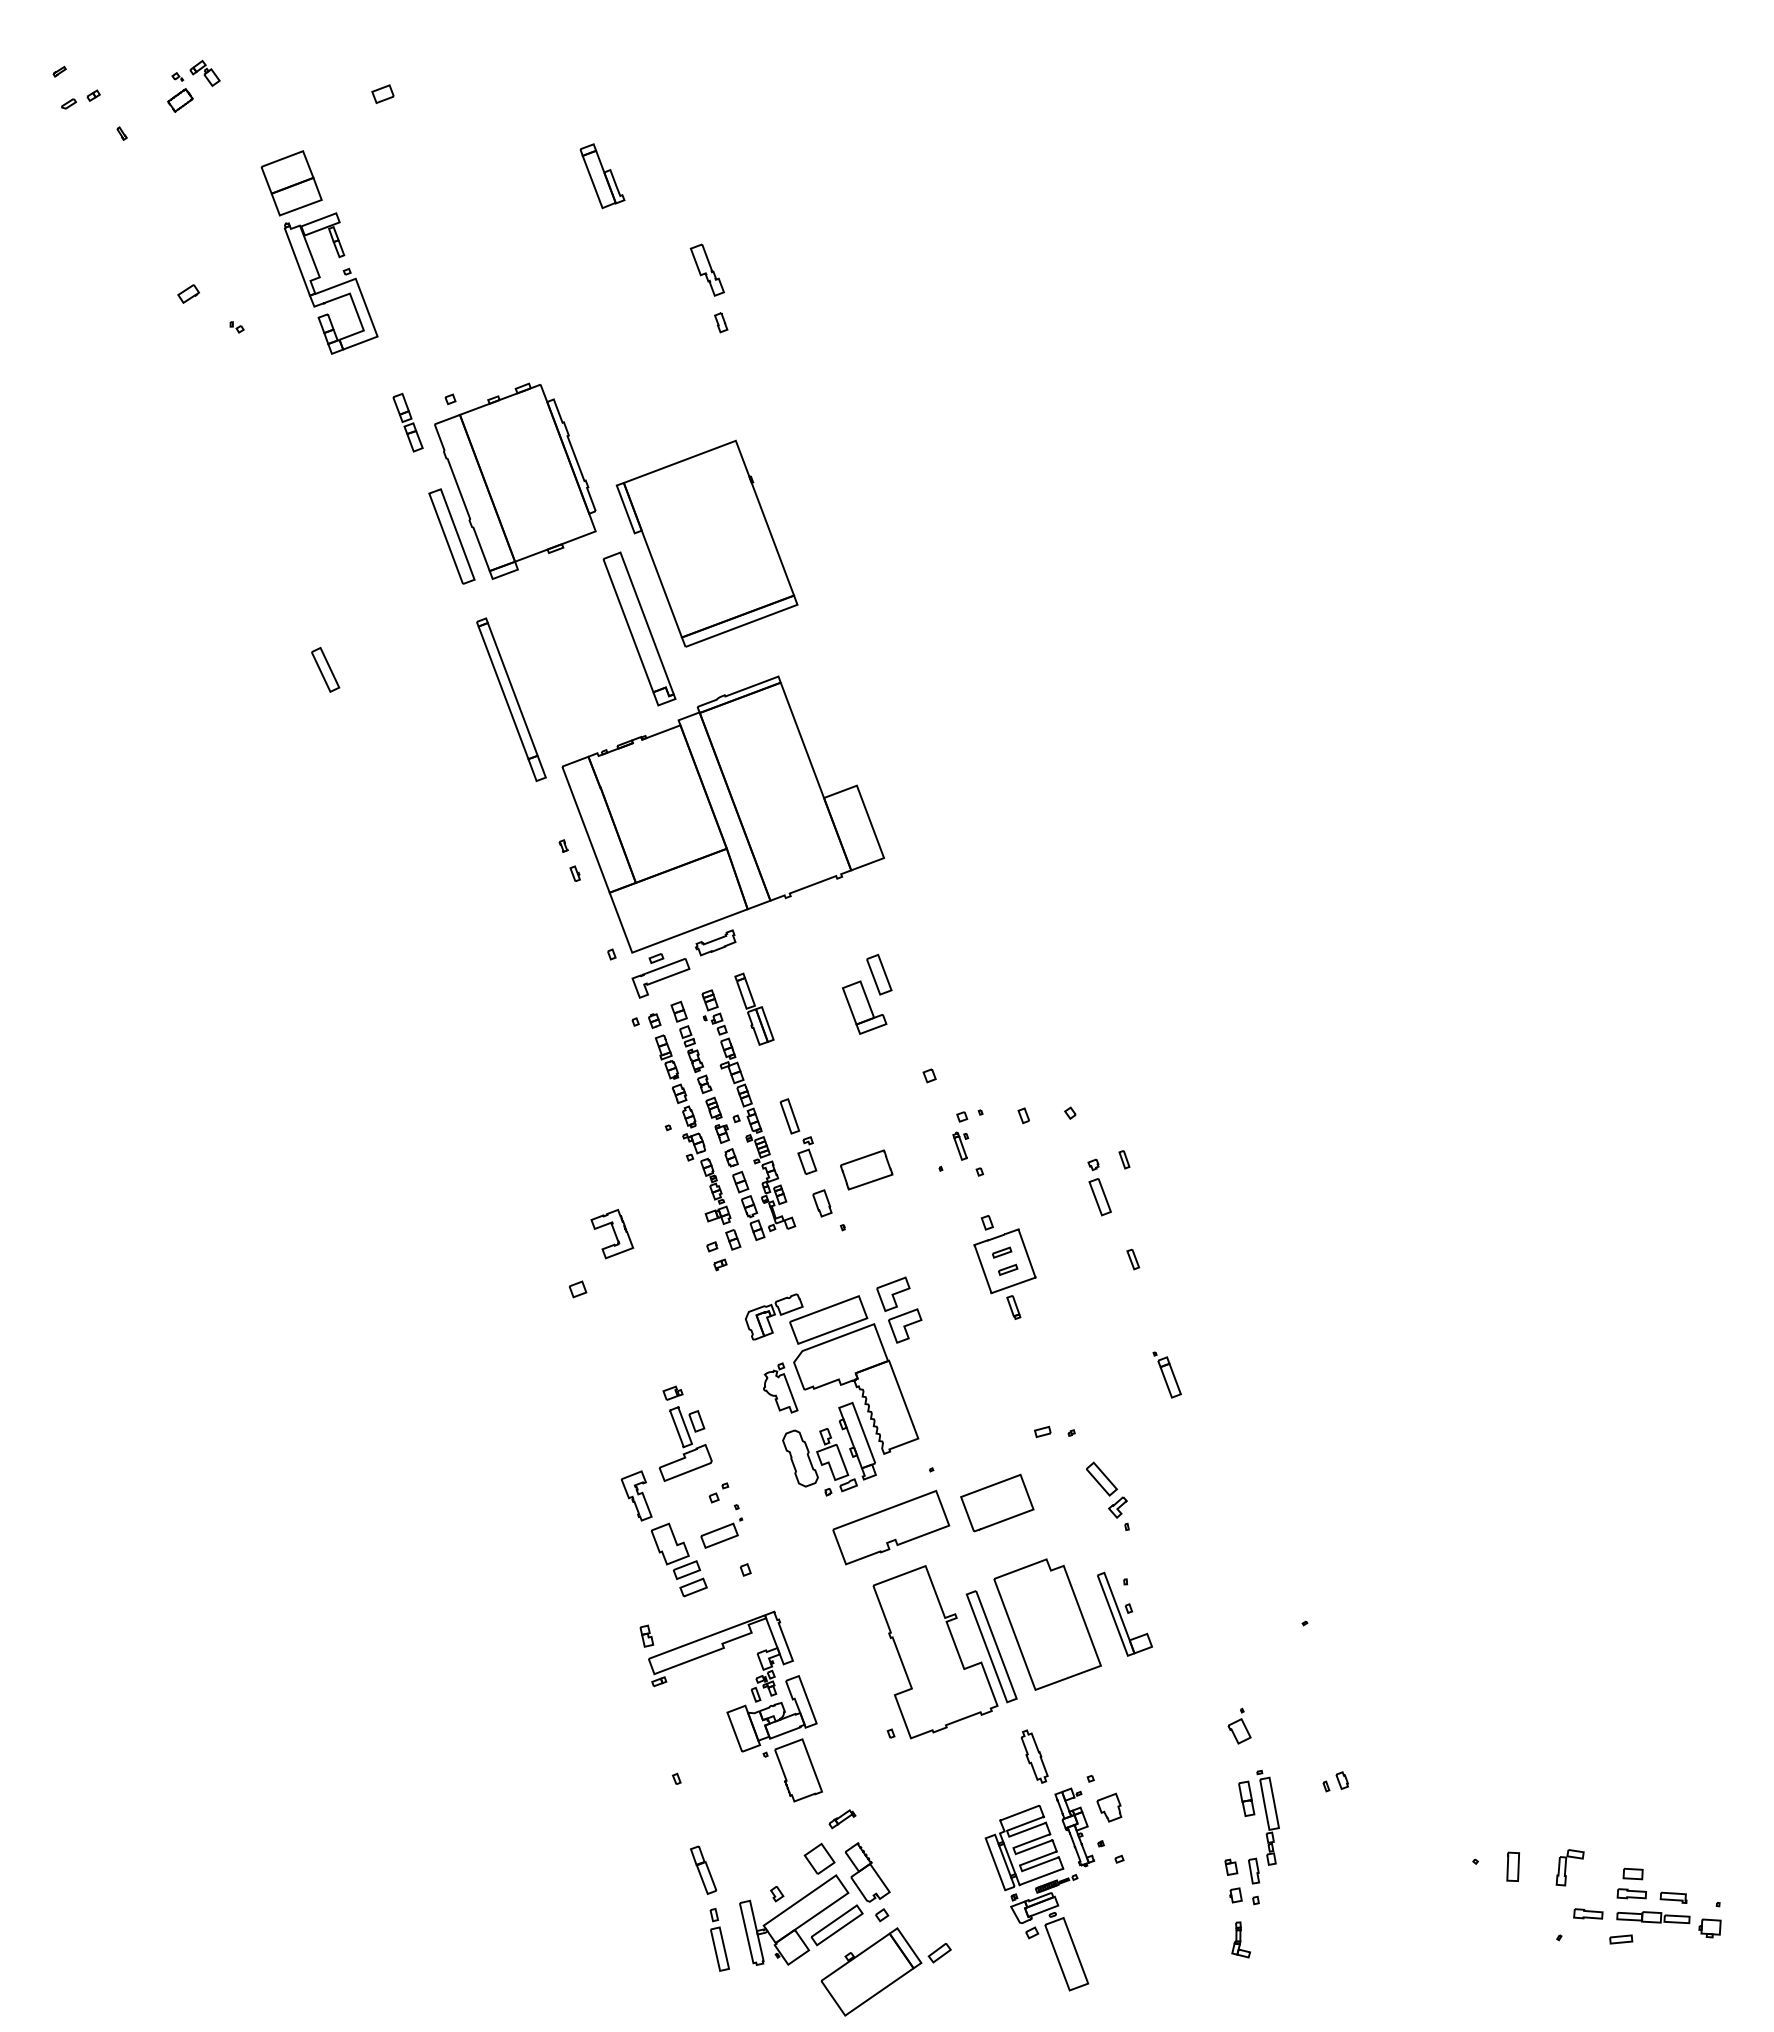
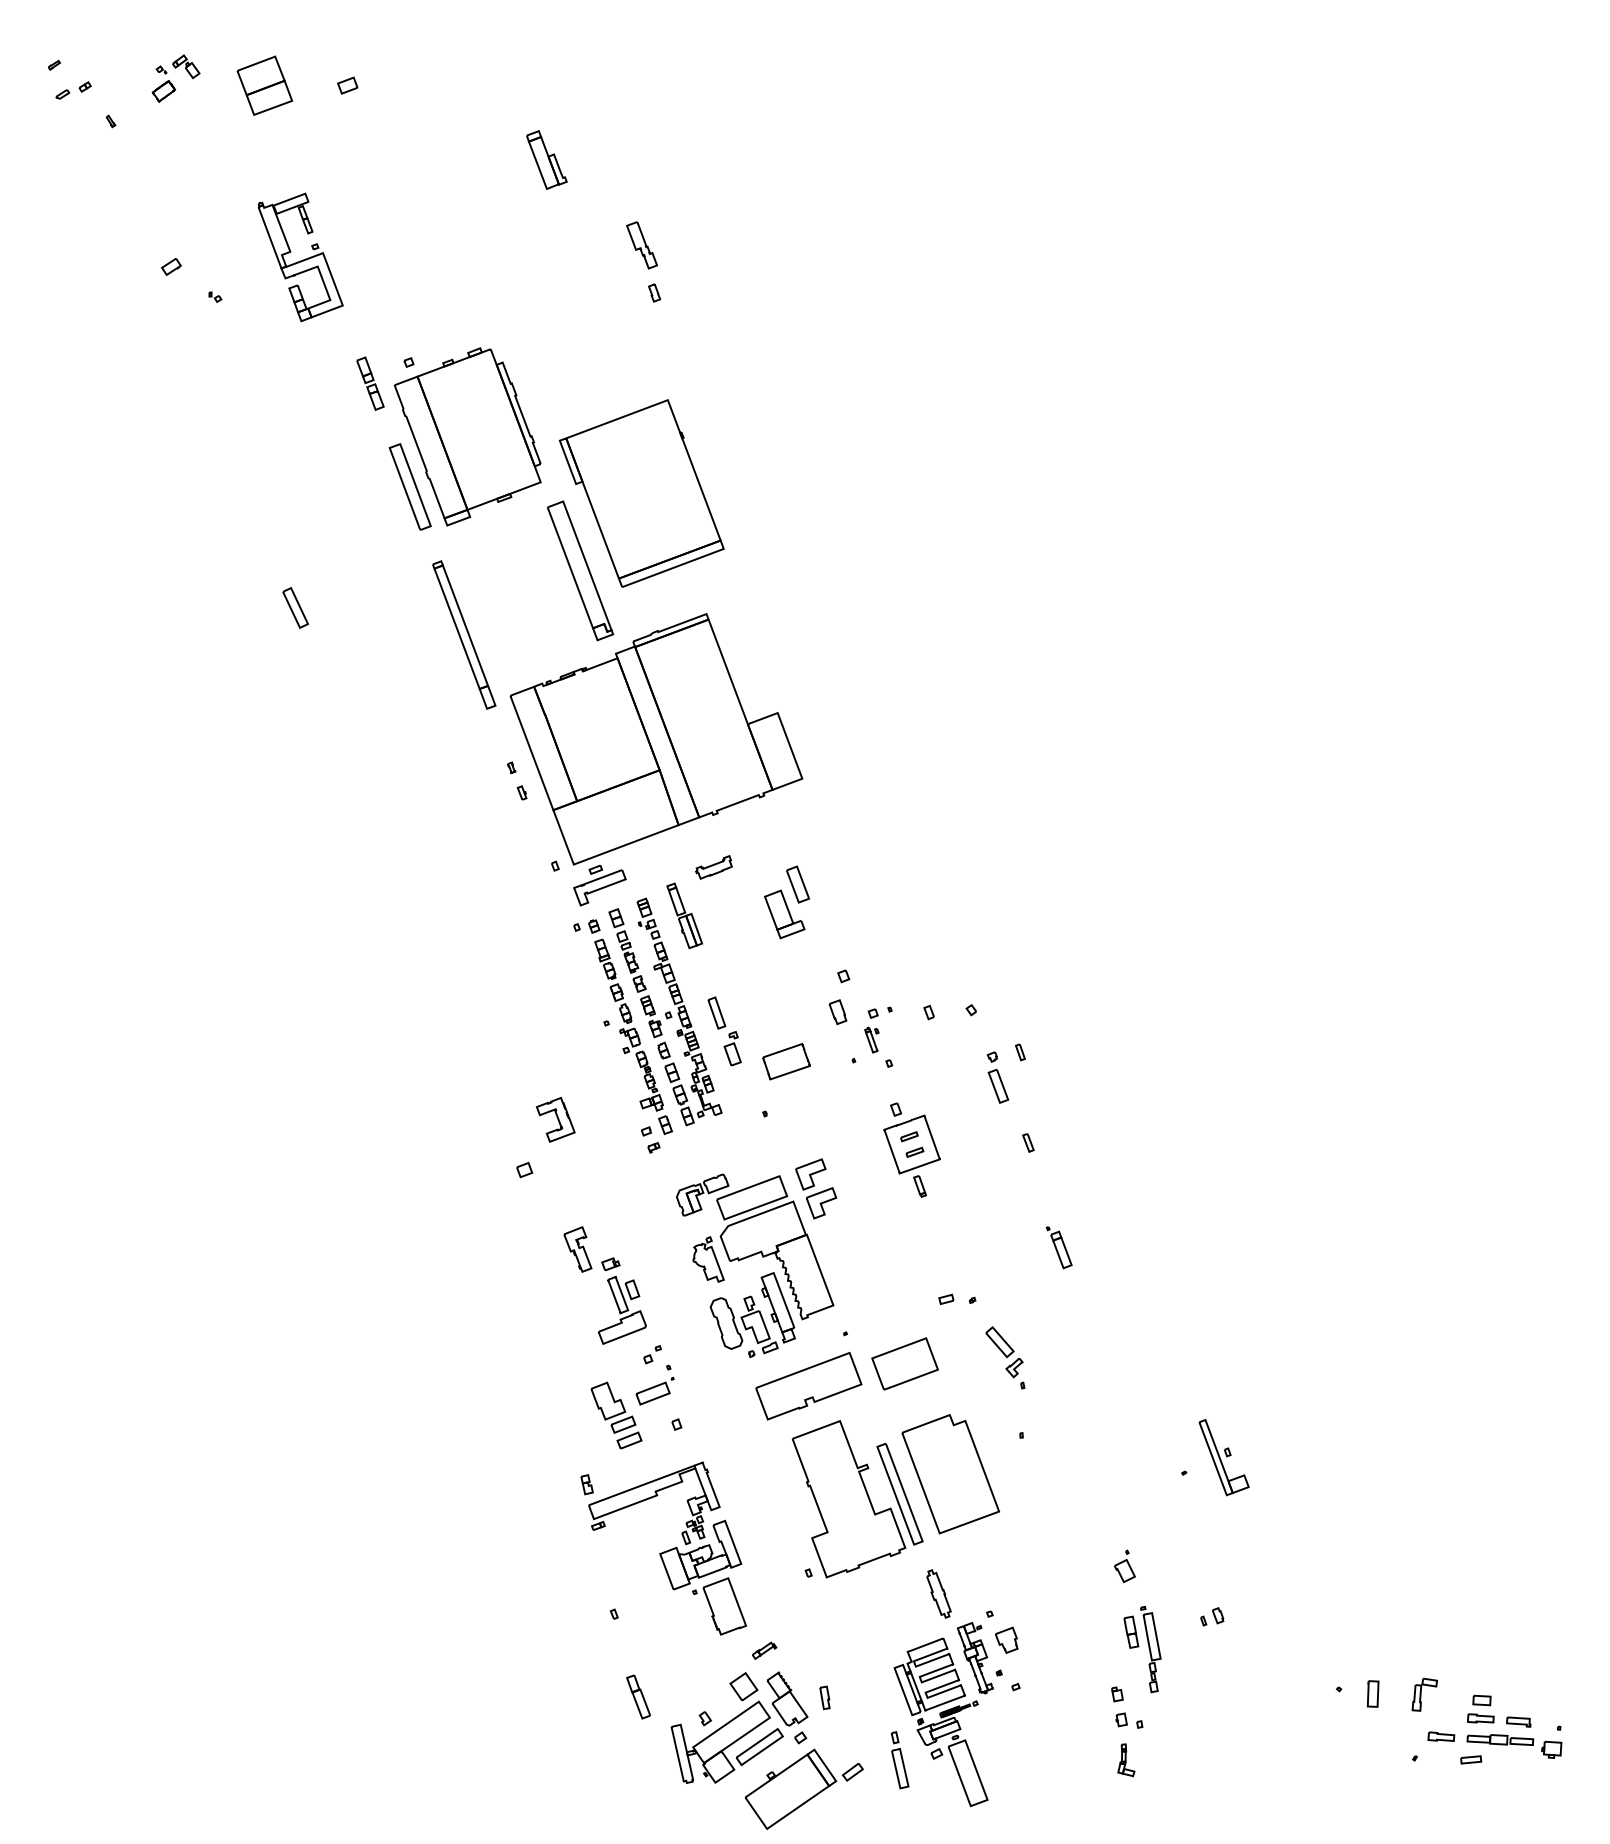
part: (291, 183) -> (264, 85), moved
part: (715, 942) -> (713, 867), moved
part: (822, 1203) -> (838, 1012), moved
part: (636, 1495) -> (577, 1249), moved
part: (1125, 1613) -> (1224, 1456), moved
part: (1253, 1870) -> (824, 1697), moved
part: (719, 1939) -> (899, 1759), moved

